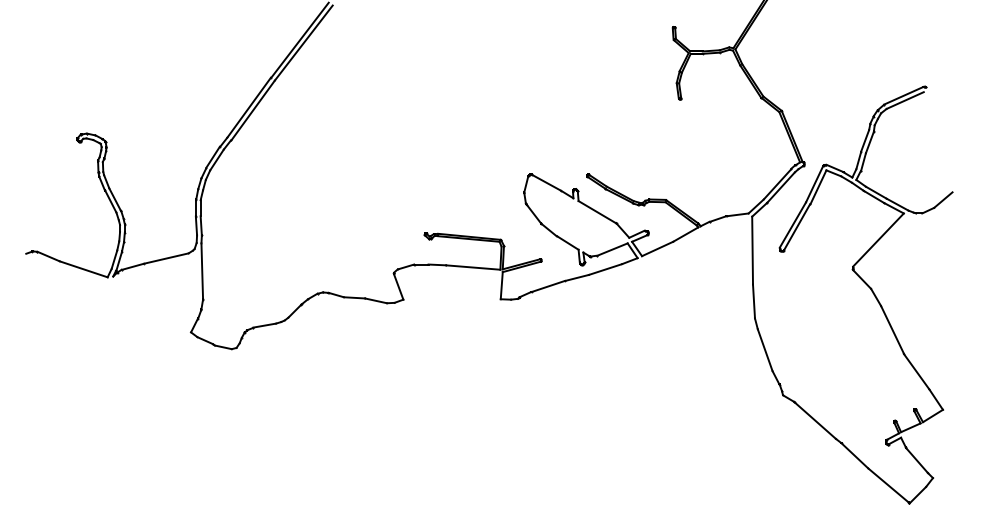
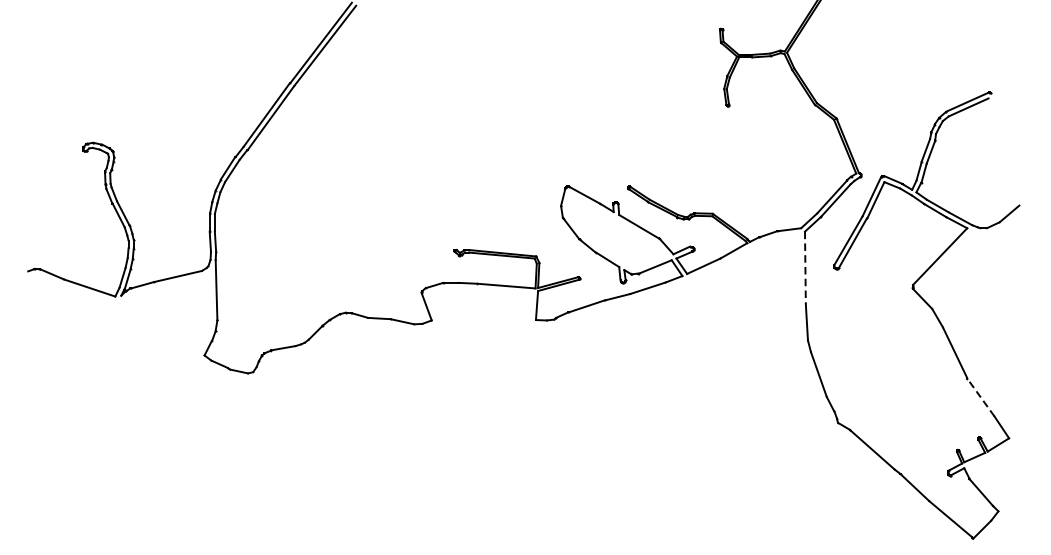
line: (752, 250) -> (805, 267), solid -> dashed
line: (916, 371) -> (980, 397), solid -> dashed

